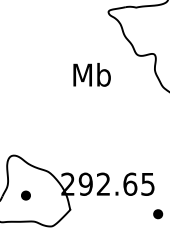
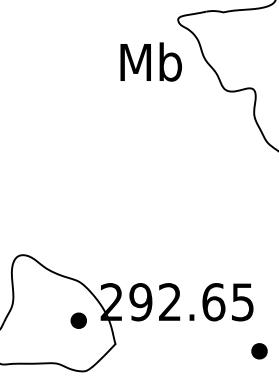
text: (91, 74) -> (150, 61), moved
part: (25, 195) -> (77, 320), moved

